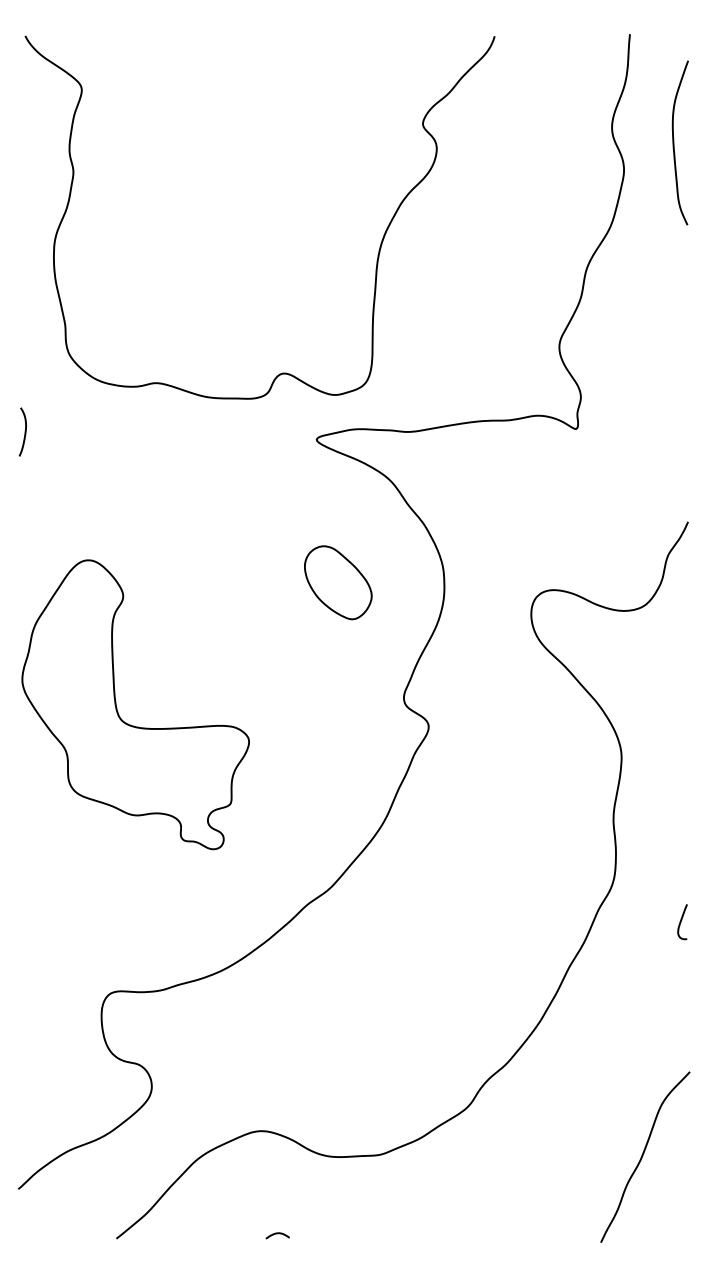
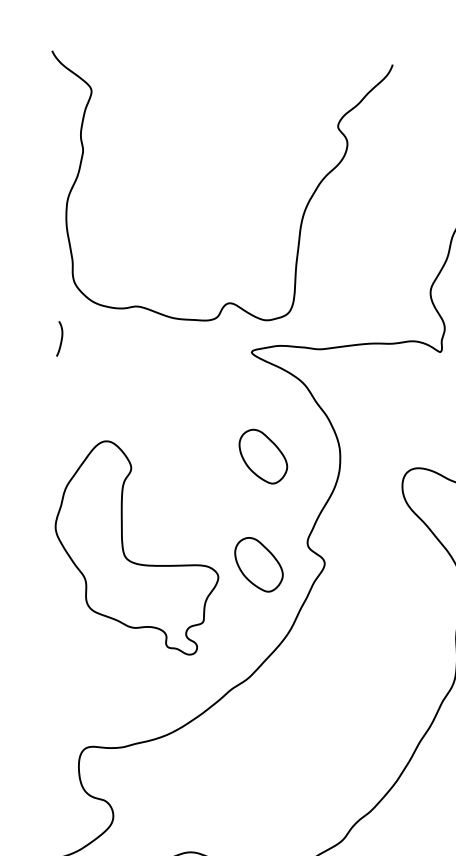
curve: (24, 431) -> (61, 338), moved
part: (117, 707) -> (123, 548), moved
part: (338, 731) -> (259, 564), added

